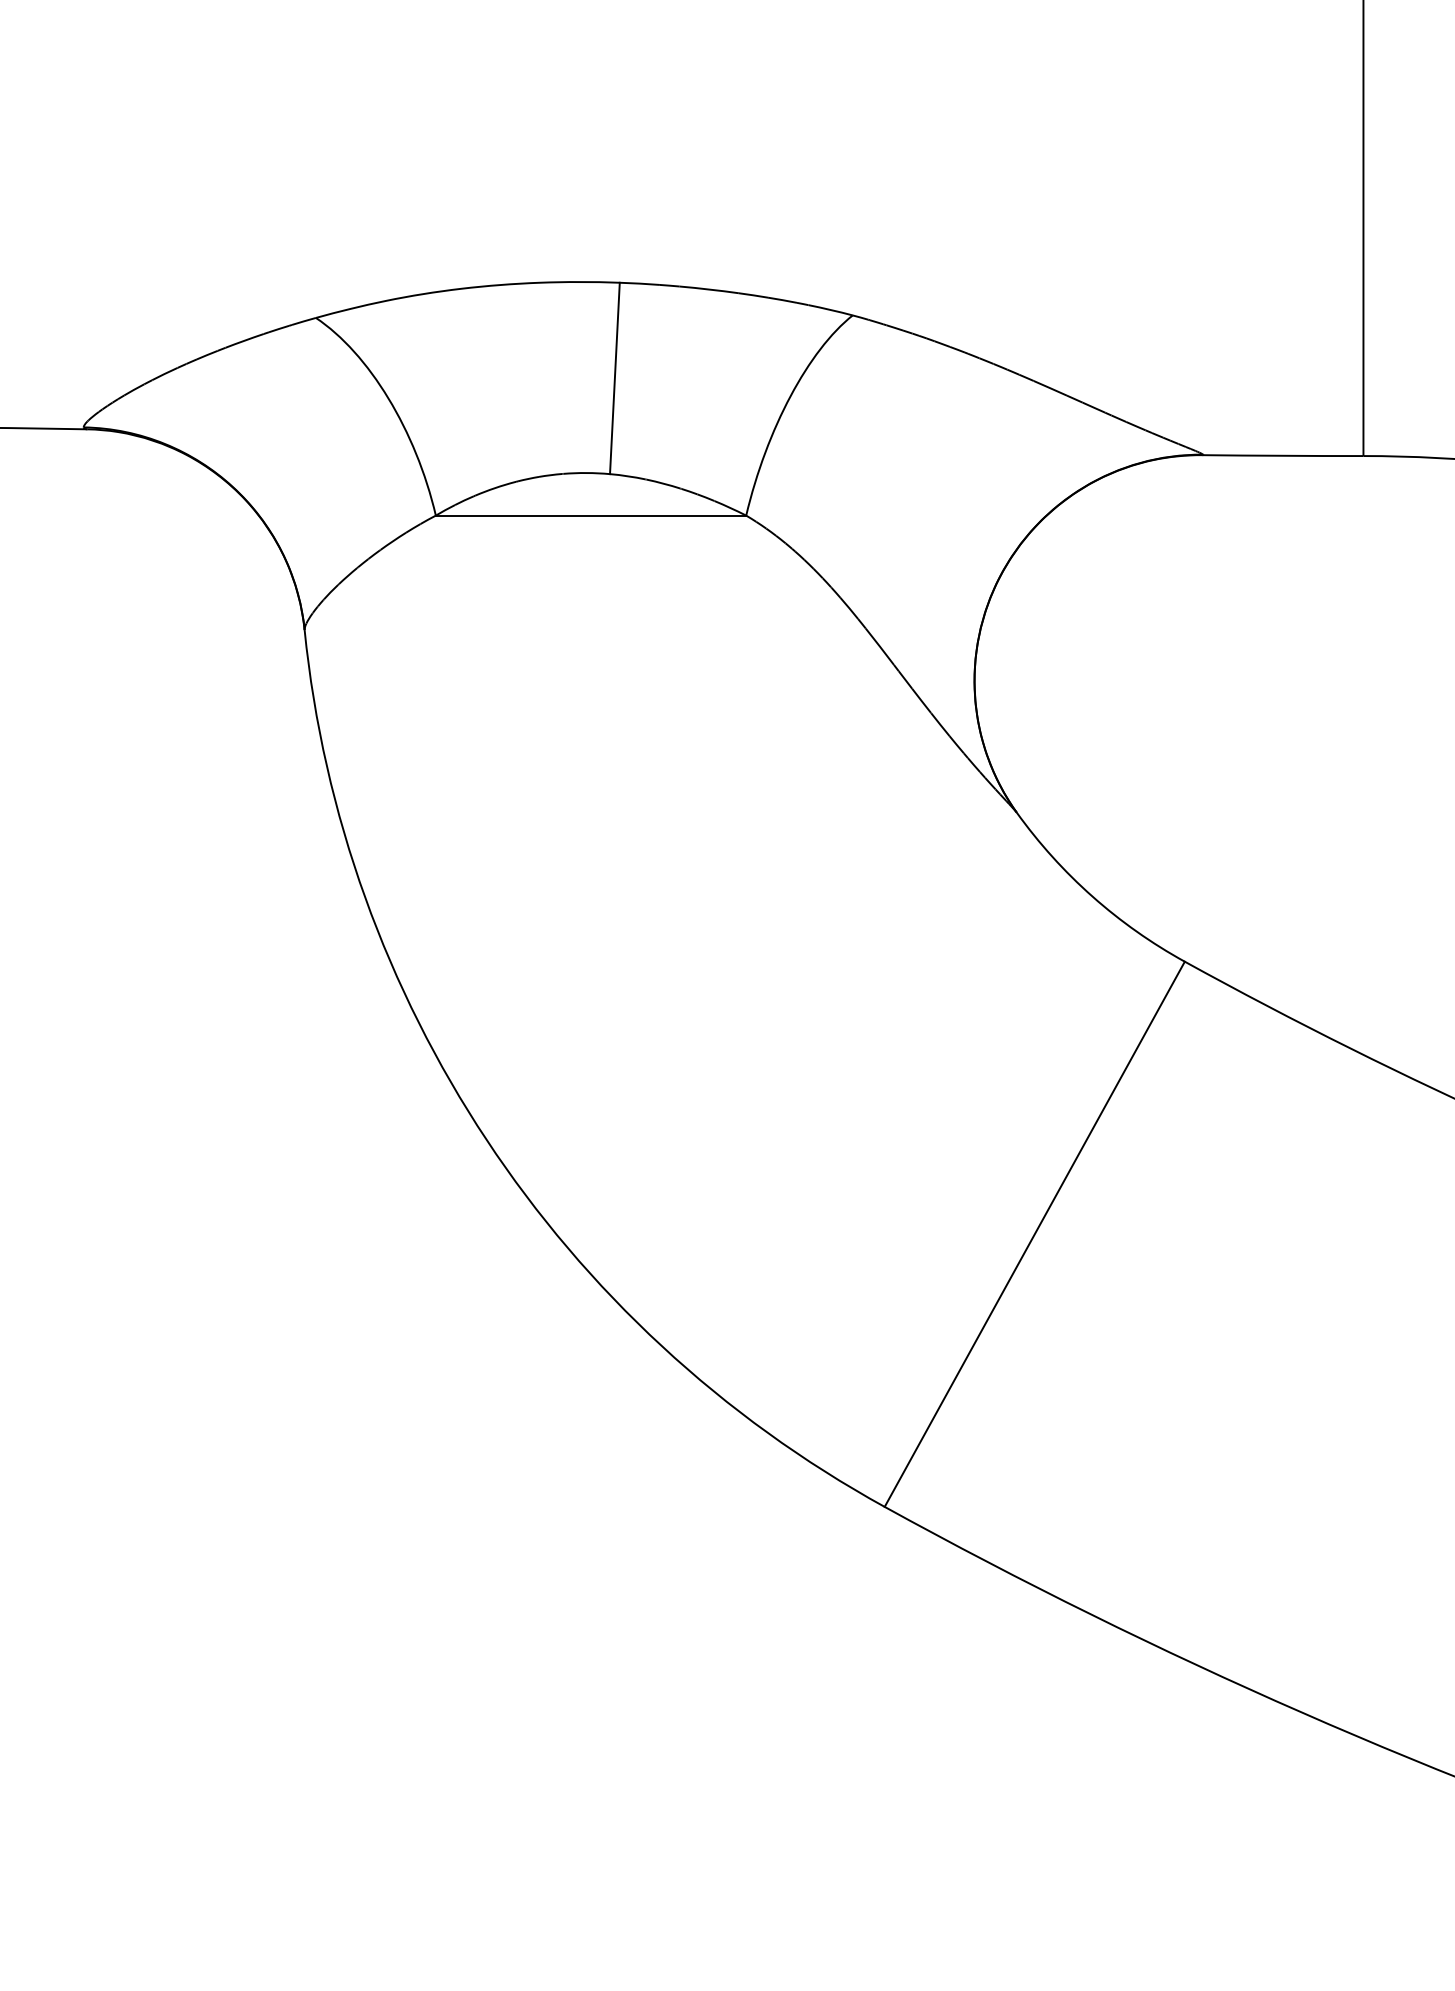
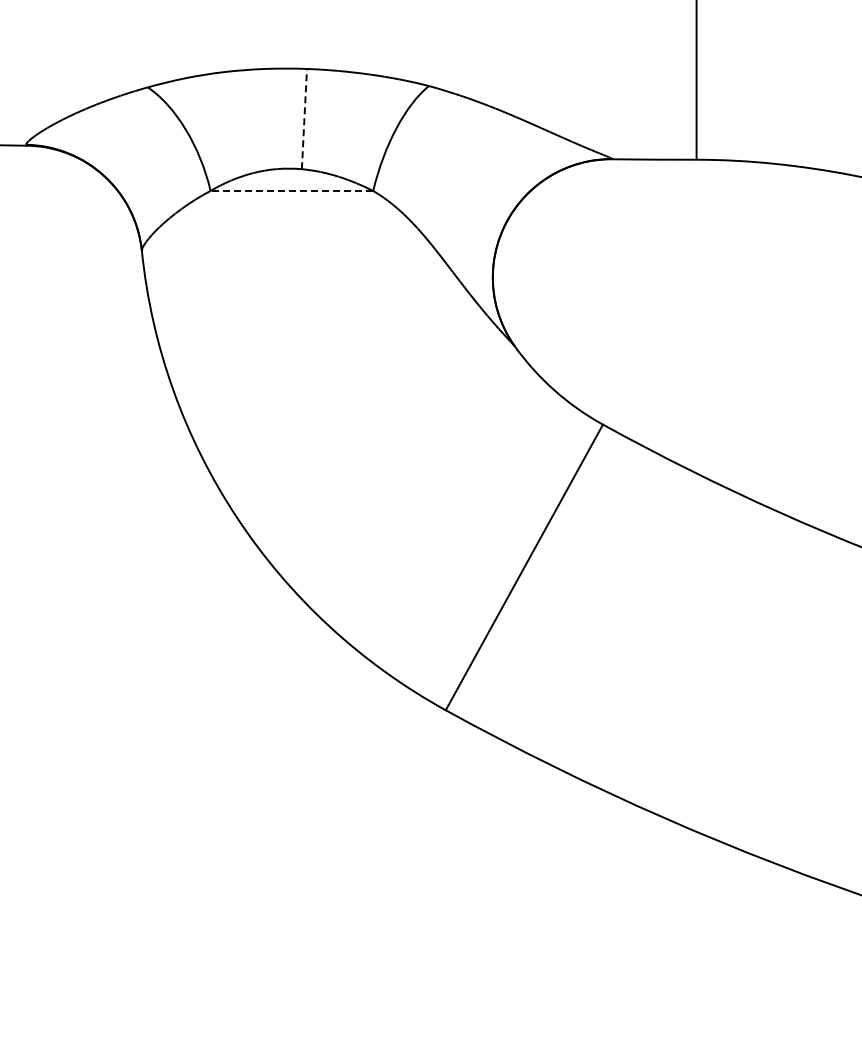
line: (615, 377) -> (304, 118), solid -> dashed
line: (590, 514) -> (291, 190), solid -> dashed

